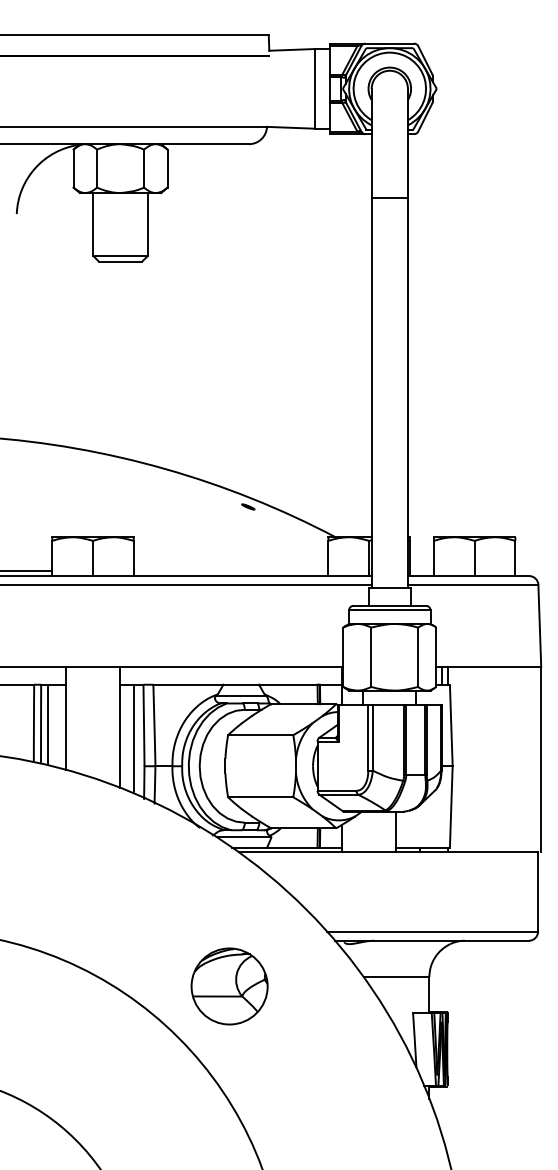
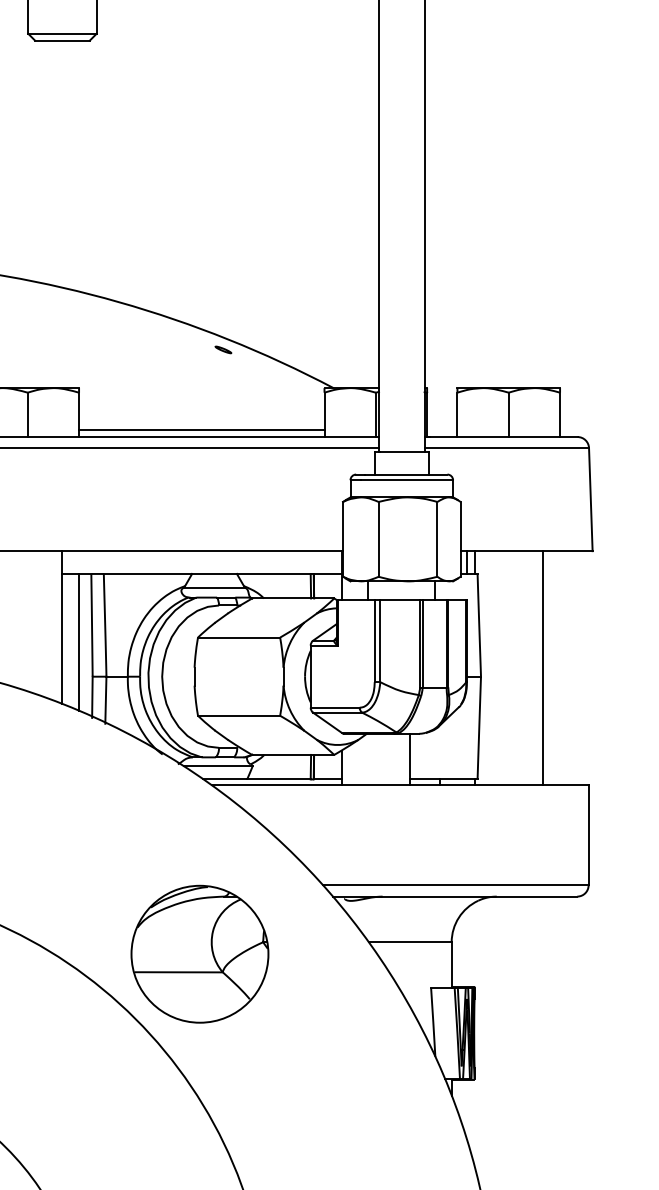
line: (230, 570) -> (201, 430), added
line: (540, 759) -> (542, 668), moved
part: (229, 986) -> (199, 954), size x1.43

